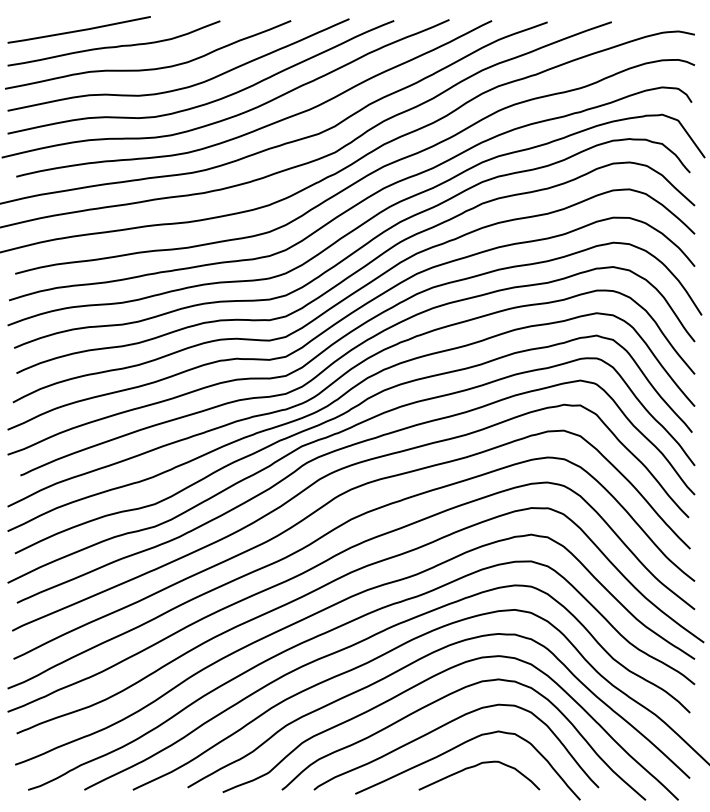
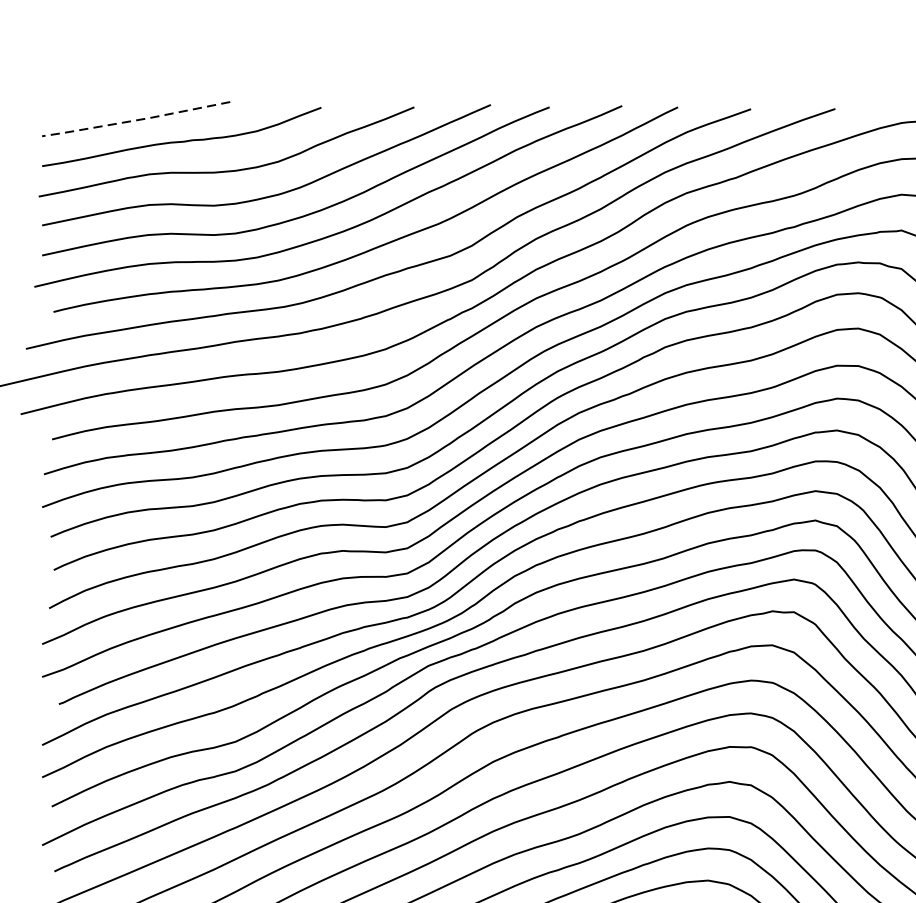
line: (78, 30) -> (135, 119), solid -> dashed

